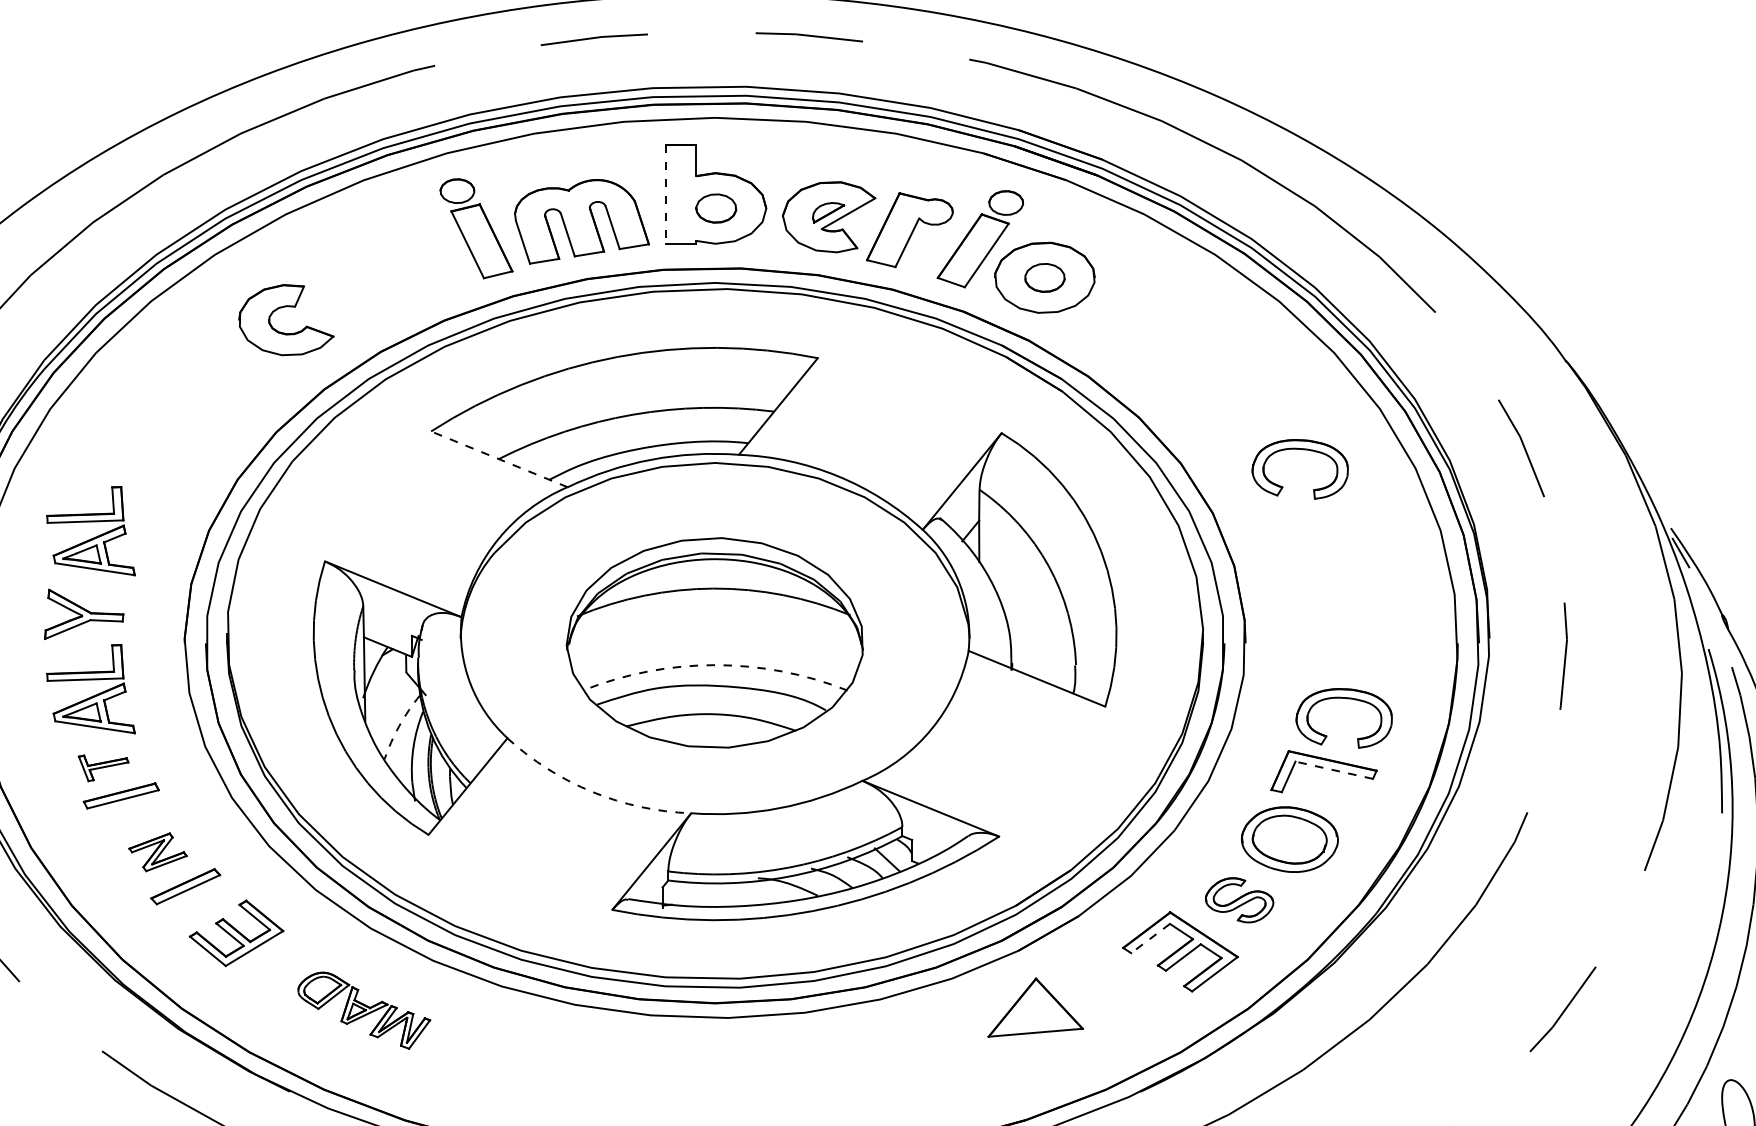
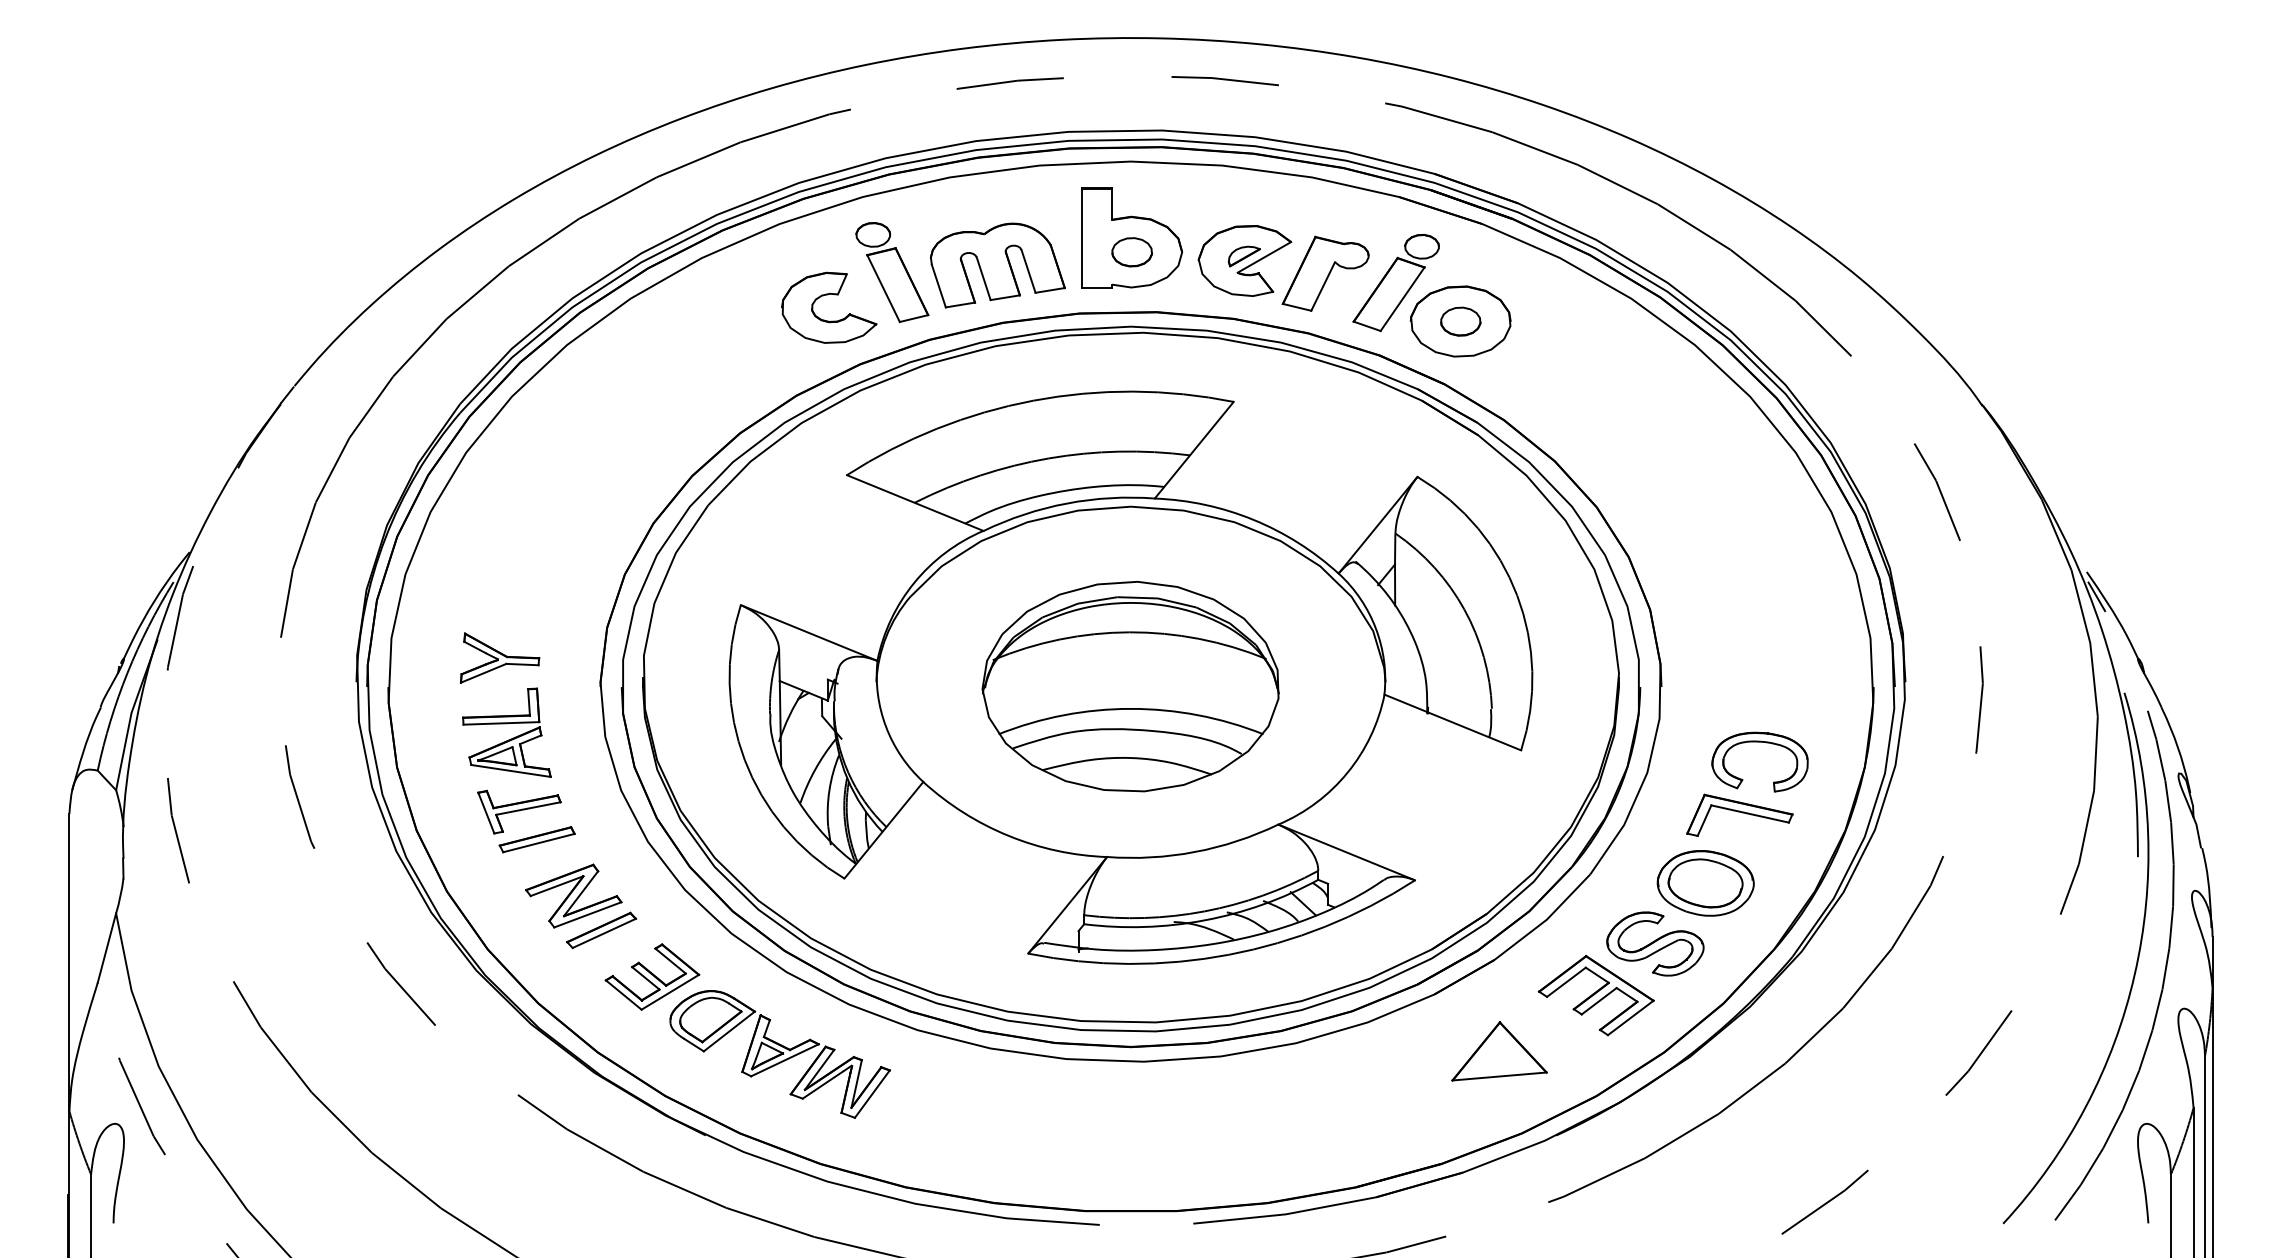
line: (666, 194) -> (1082, 238), dashed -> solid
part: (284, 307) -> (827, 295), moved
part: (1299, 449) -> (1715, 493), removed
line: (499, 459) -> (915, 503), dashed -> solid
part: (94, 536) -> (510, 580), removed
arc: (715, 664) -> (1131, 708), dashed -> solid
arc: (399, 725) -> (815, 769), dashed -> solid
part: (103, 767) -> (519, 811), size x1.67
line: (1334, 770) -> (1750, 814), dashed -> solid
arc: (592, 791) -> (1008, 835), dashed -> solid
part: (157, 851) -> (573, 895), size x1.67
part: (1239, 899) -> (1655, 943), size x1.43
line: (1150, 938) -> (1566, 982), dashed -> solid
part: (1035, 1007) -> (1499, 1051), moved
part: (363, 1010) -> (779, 1054), size x1.67

